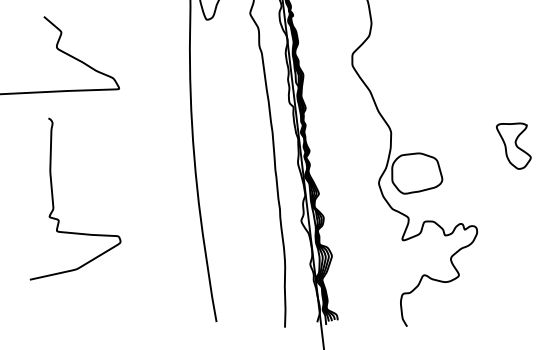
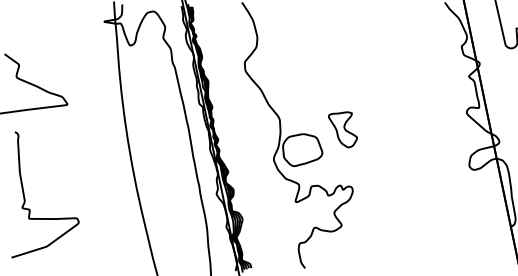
part: (512, 145) -> (342, 129), moved

